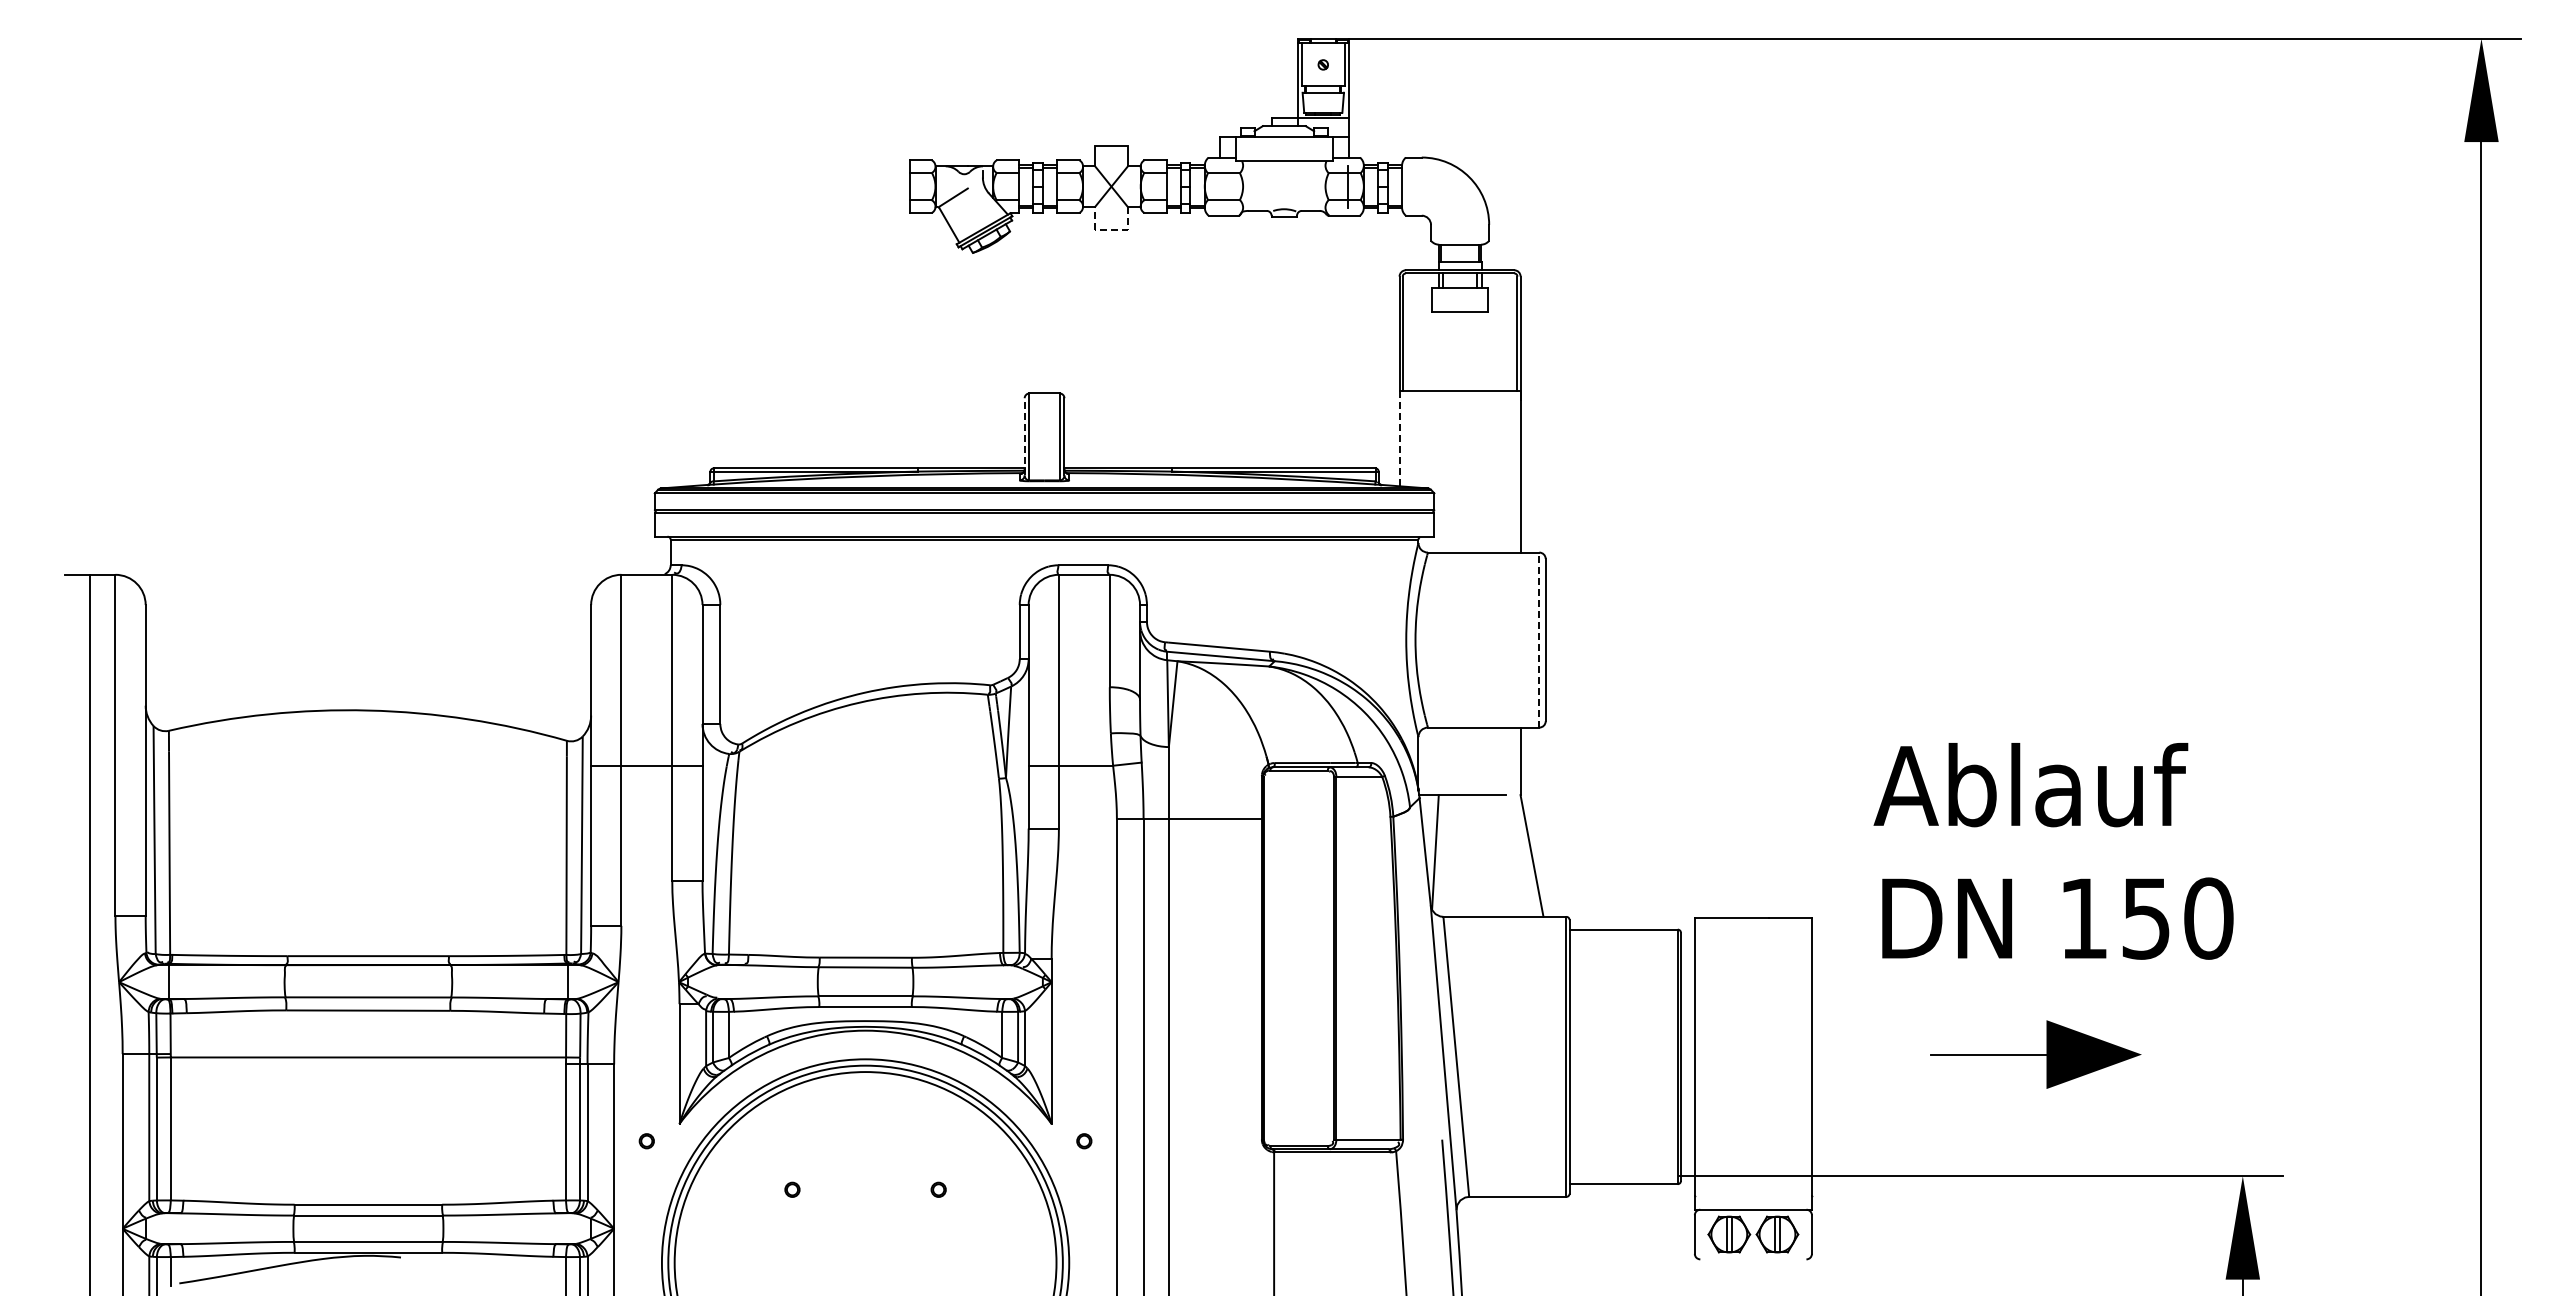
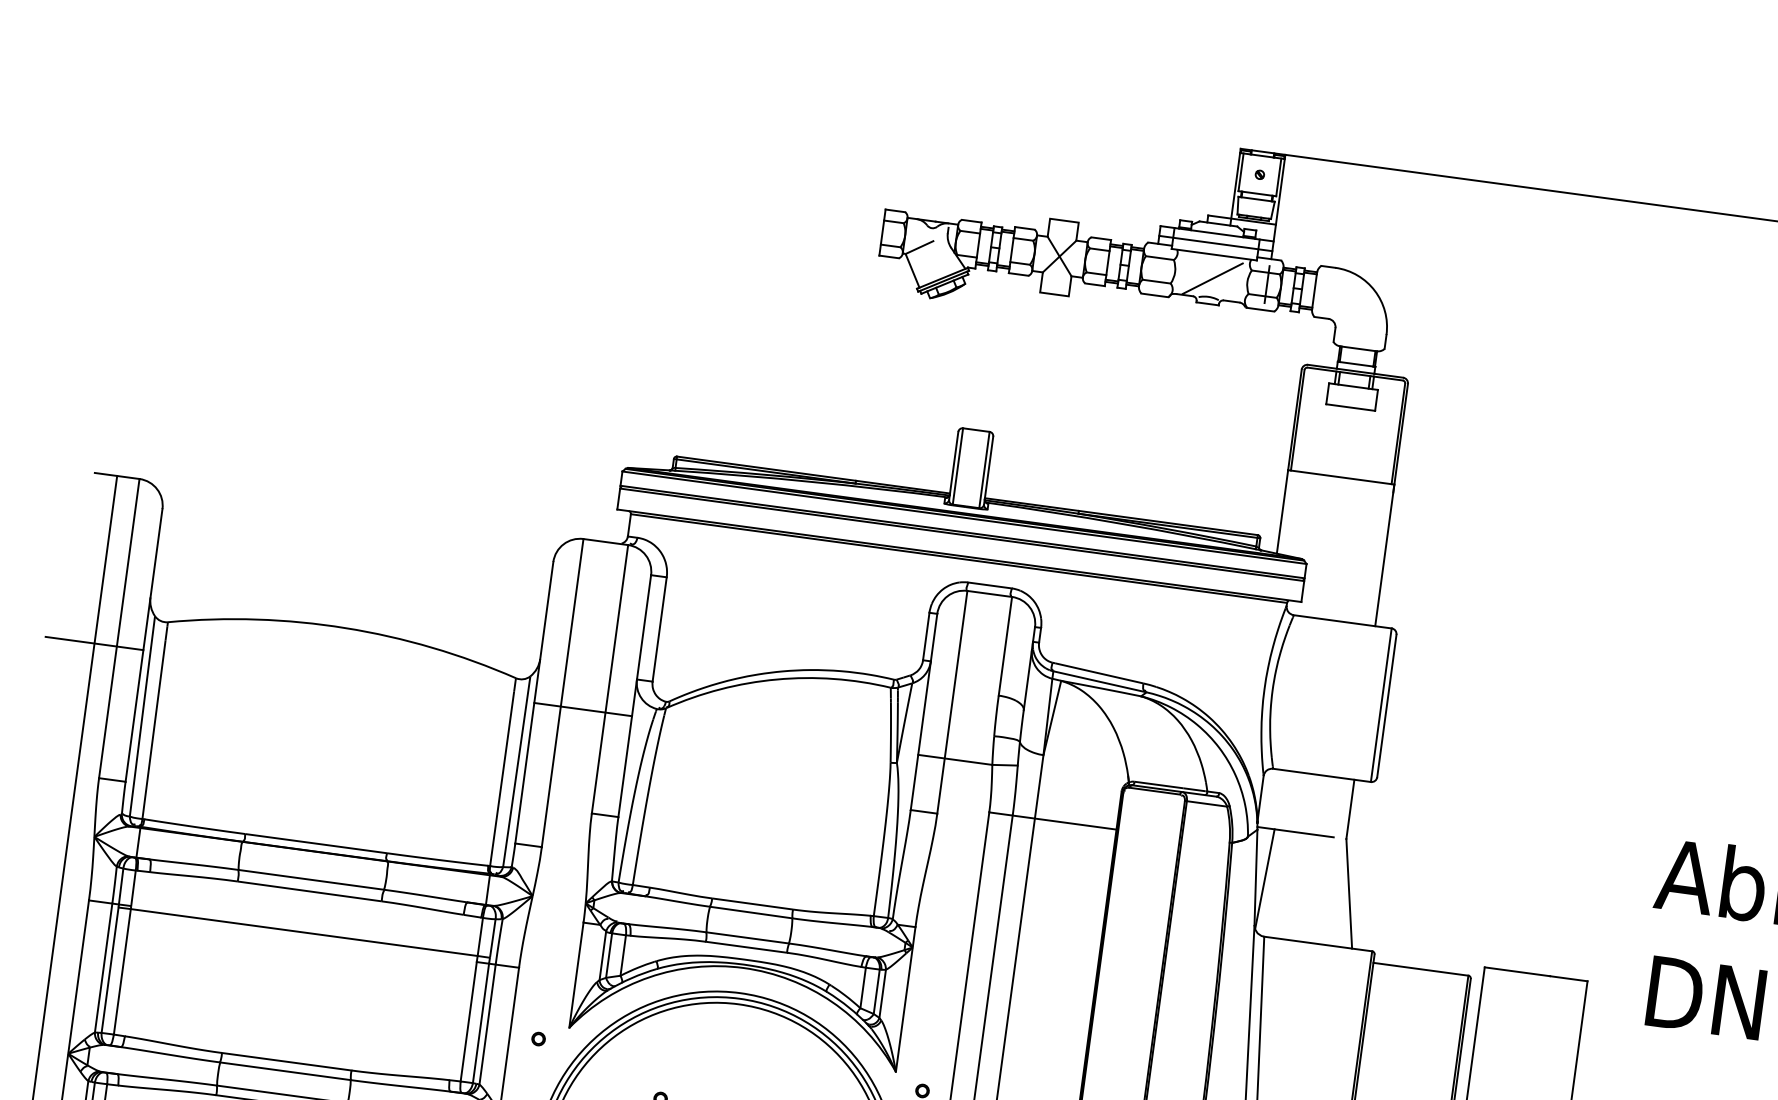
line: (1283, 148) -> (1215, 243), added
line: (1286, 187) -> (1213, 278), added
line: (1110, 229) -> (1053, 294), dashed -> solid
line: (1024, 436) -> (953, 465), dashed -> solid
line: (1399, 438) -> (1282, 511), dashed -> solid
line: (1539, 640) -> (1381, 705), dashed -> solid
line: (89, 765) -> (94, 643), added

